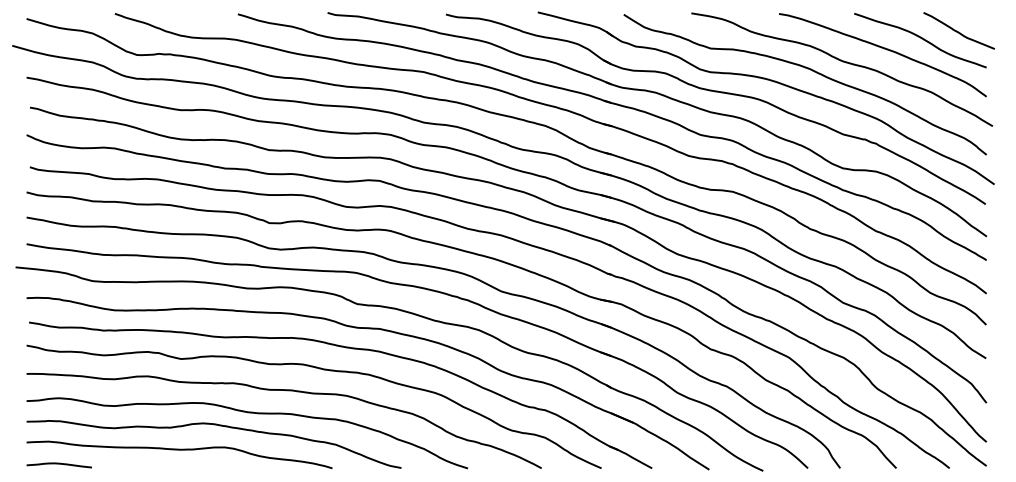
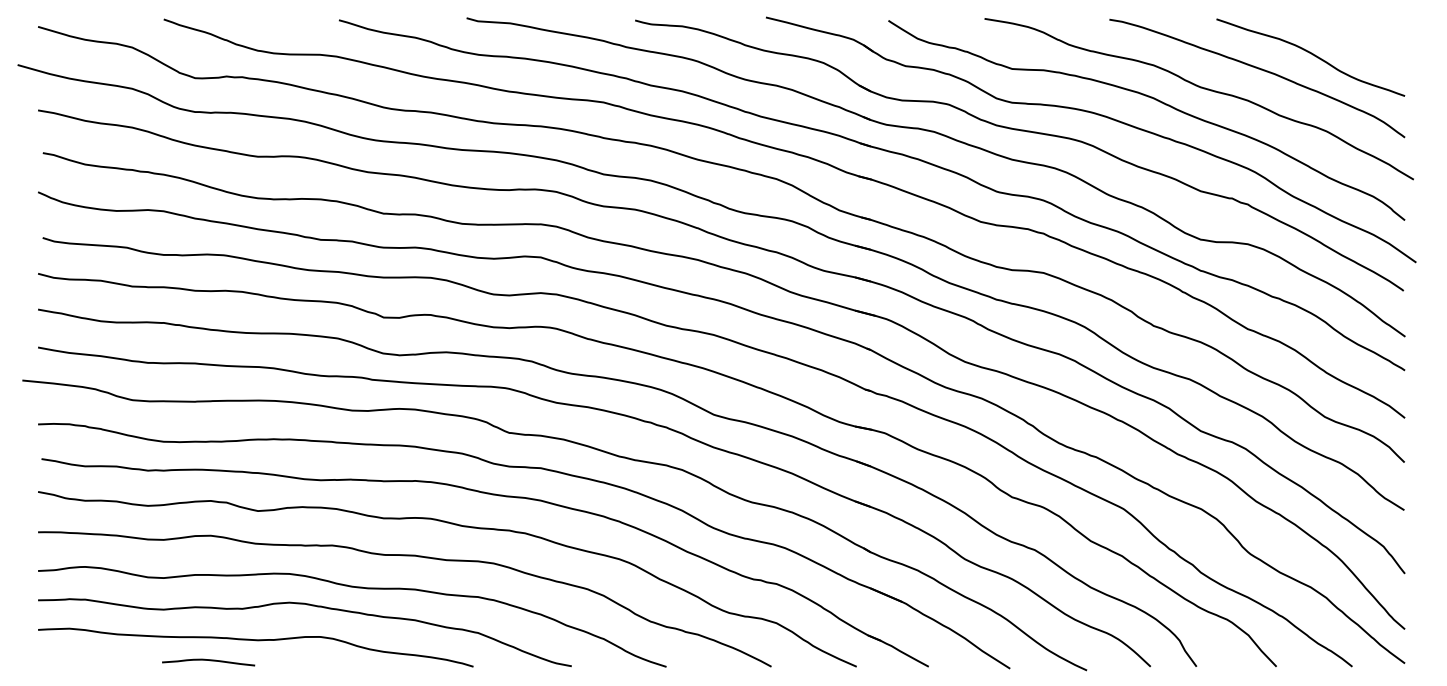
curve: (958, 31) -> (1364, 44), removed
curve: (59, 463) -> (208, 660), moved

